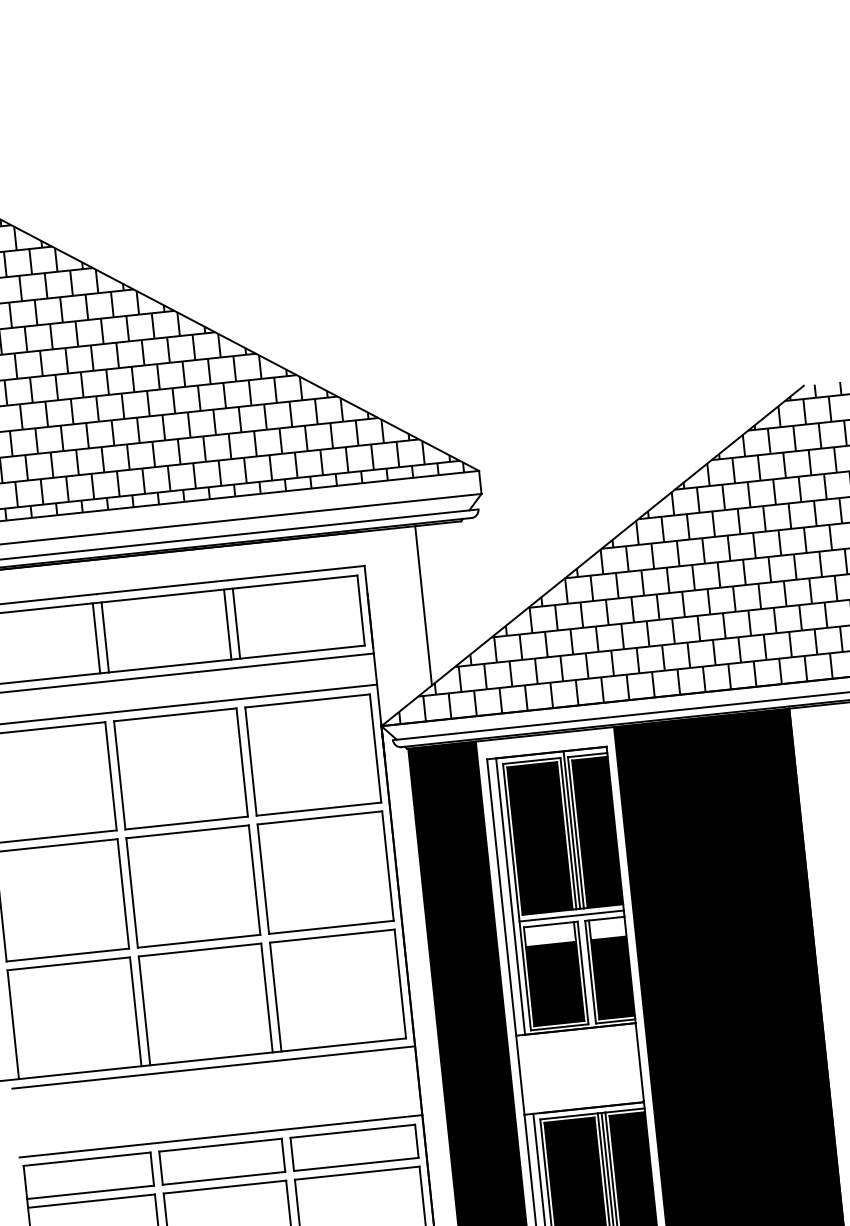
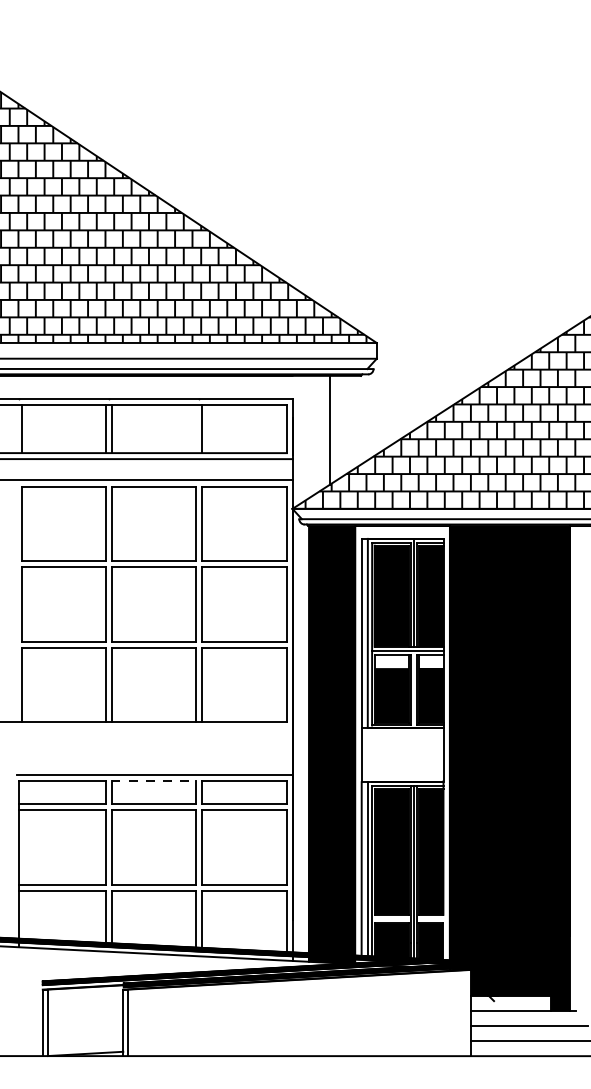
line: (227, 625) -> (195, 429), removed
line: (213, 1068) -> (154, 728), removed
line: (220, 1145) -> (153, 781), solid -> dashed

